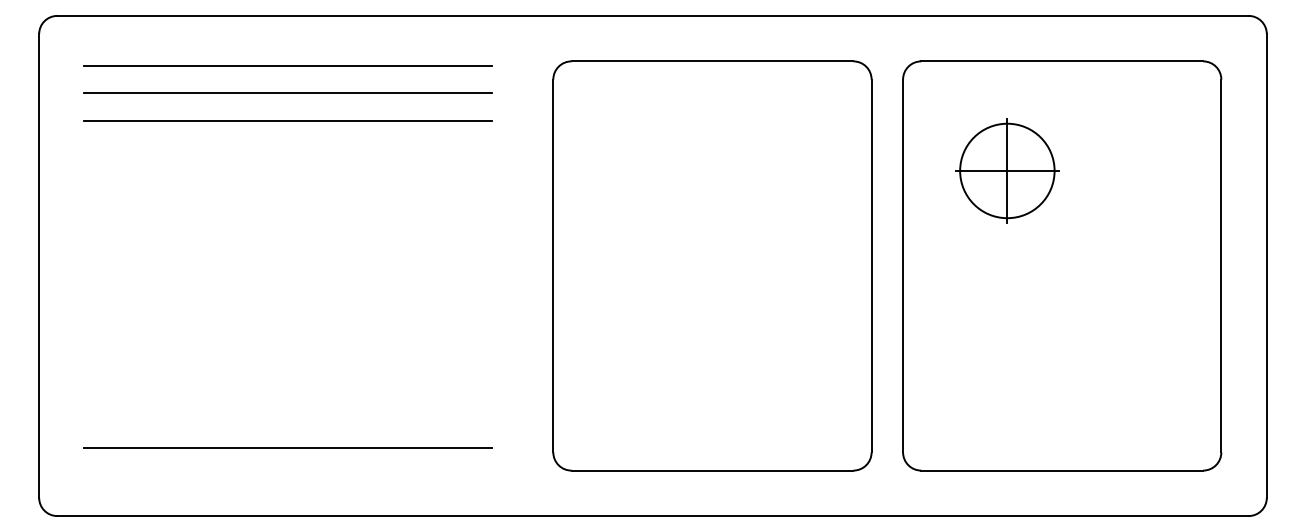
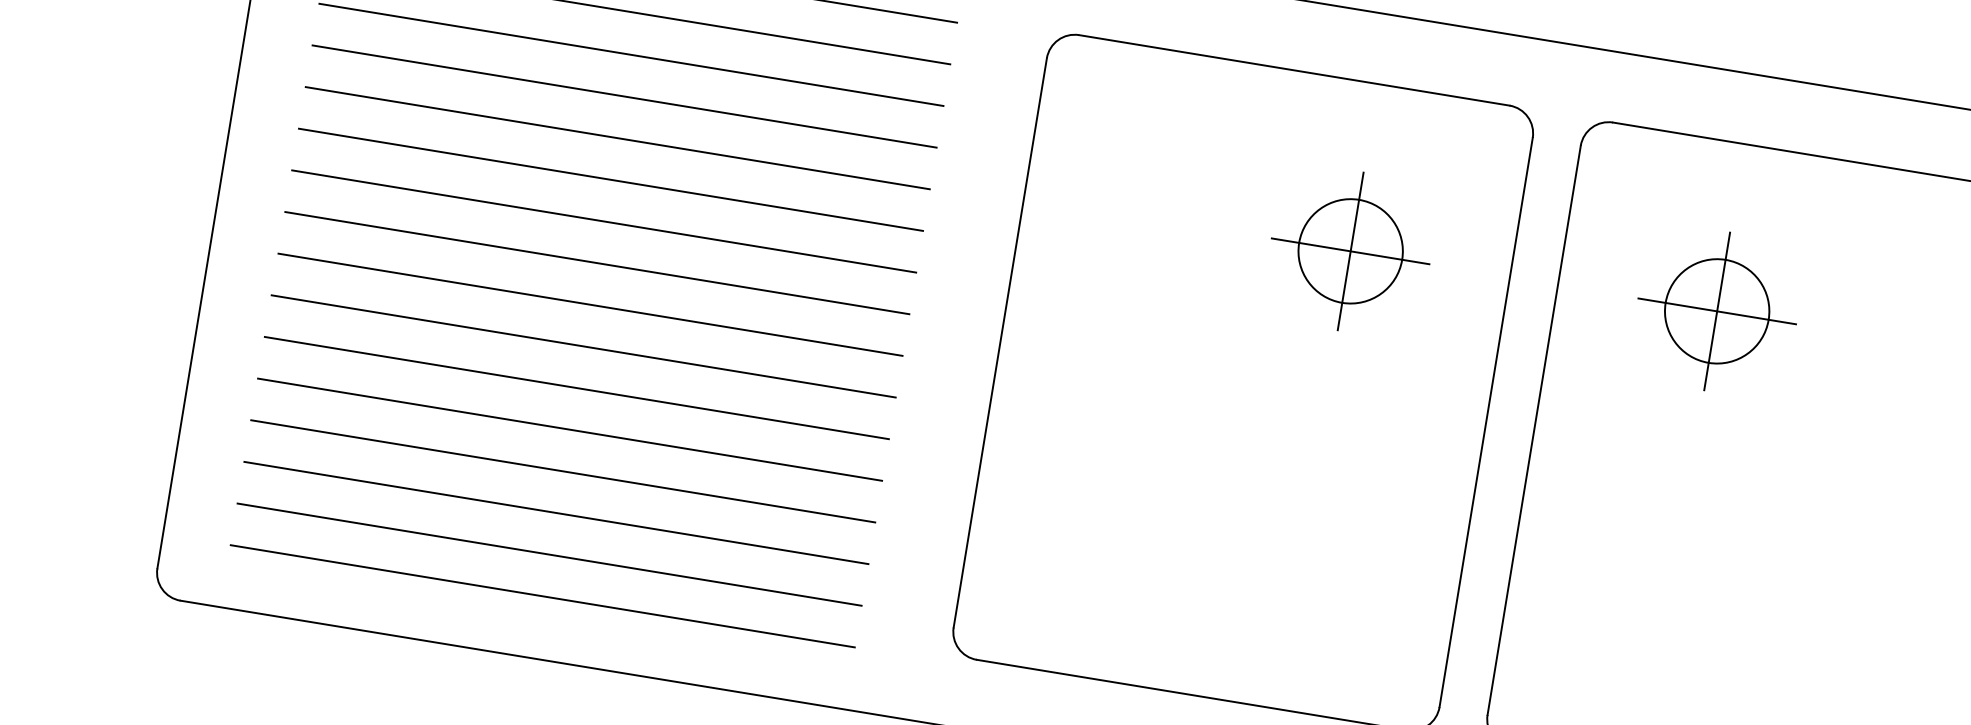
line: (287, 147) -> (624, 95), added
part: (767, 170) -> (1351, 250), added
circle: (1007, 170) -> (1717, 310), size x0.71
line: (287, 175) -> (617, 138), added
line: (287, 202) -> (610, 179), added
line: (287, 229) -> (603, 220), added
line: (287, 257) -> (596, 263), added
line: (287, 284) -> (589, 304), added
line: (287, 311) -> (583, 345), added
line: (287, 339) -> (576, 388), added
line: (287, 366) -> (569, 429), added
line: (287, 393) -> (562, 471), added
line: (287, 420) -> (555, 512), added
line: (287, 475) -> (542, 596), added

